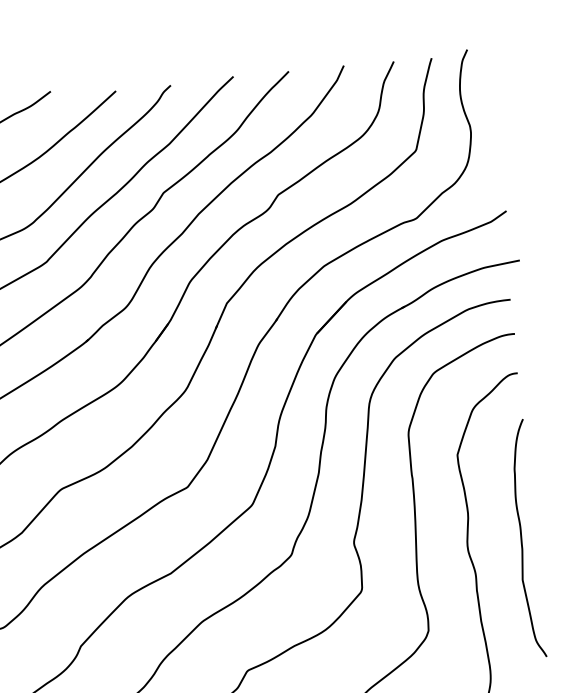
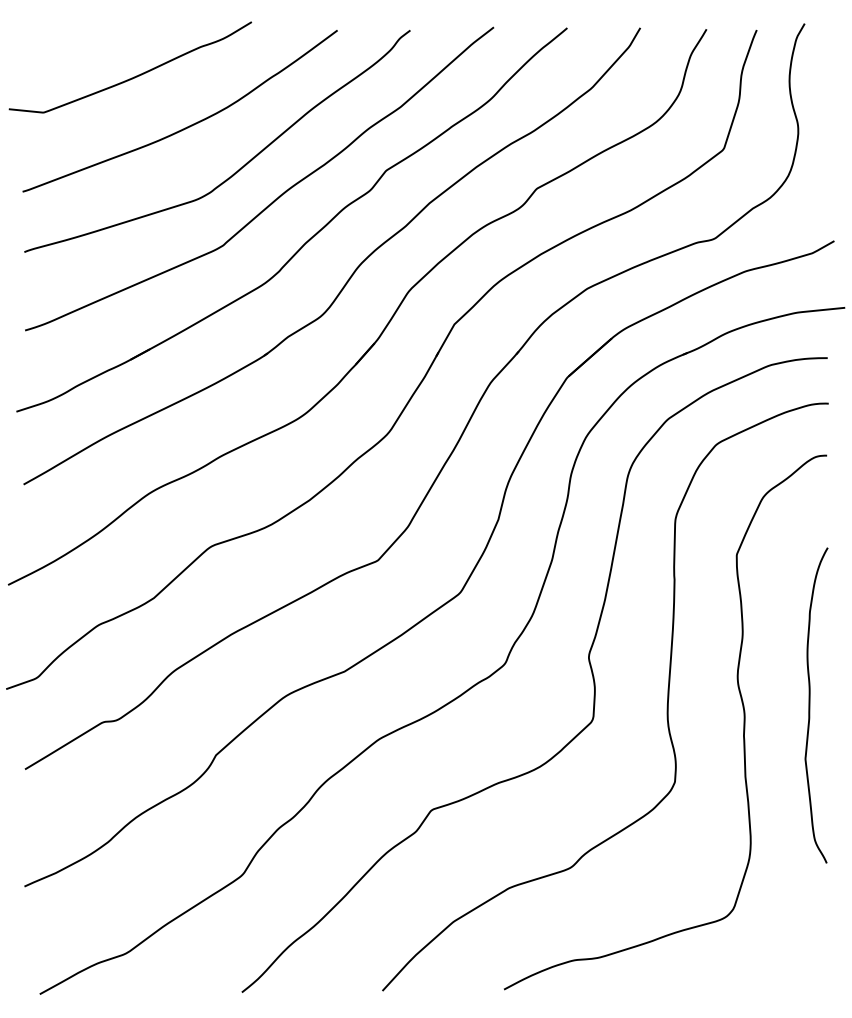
curve: (522, 539) -> (810, 705), moved

